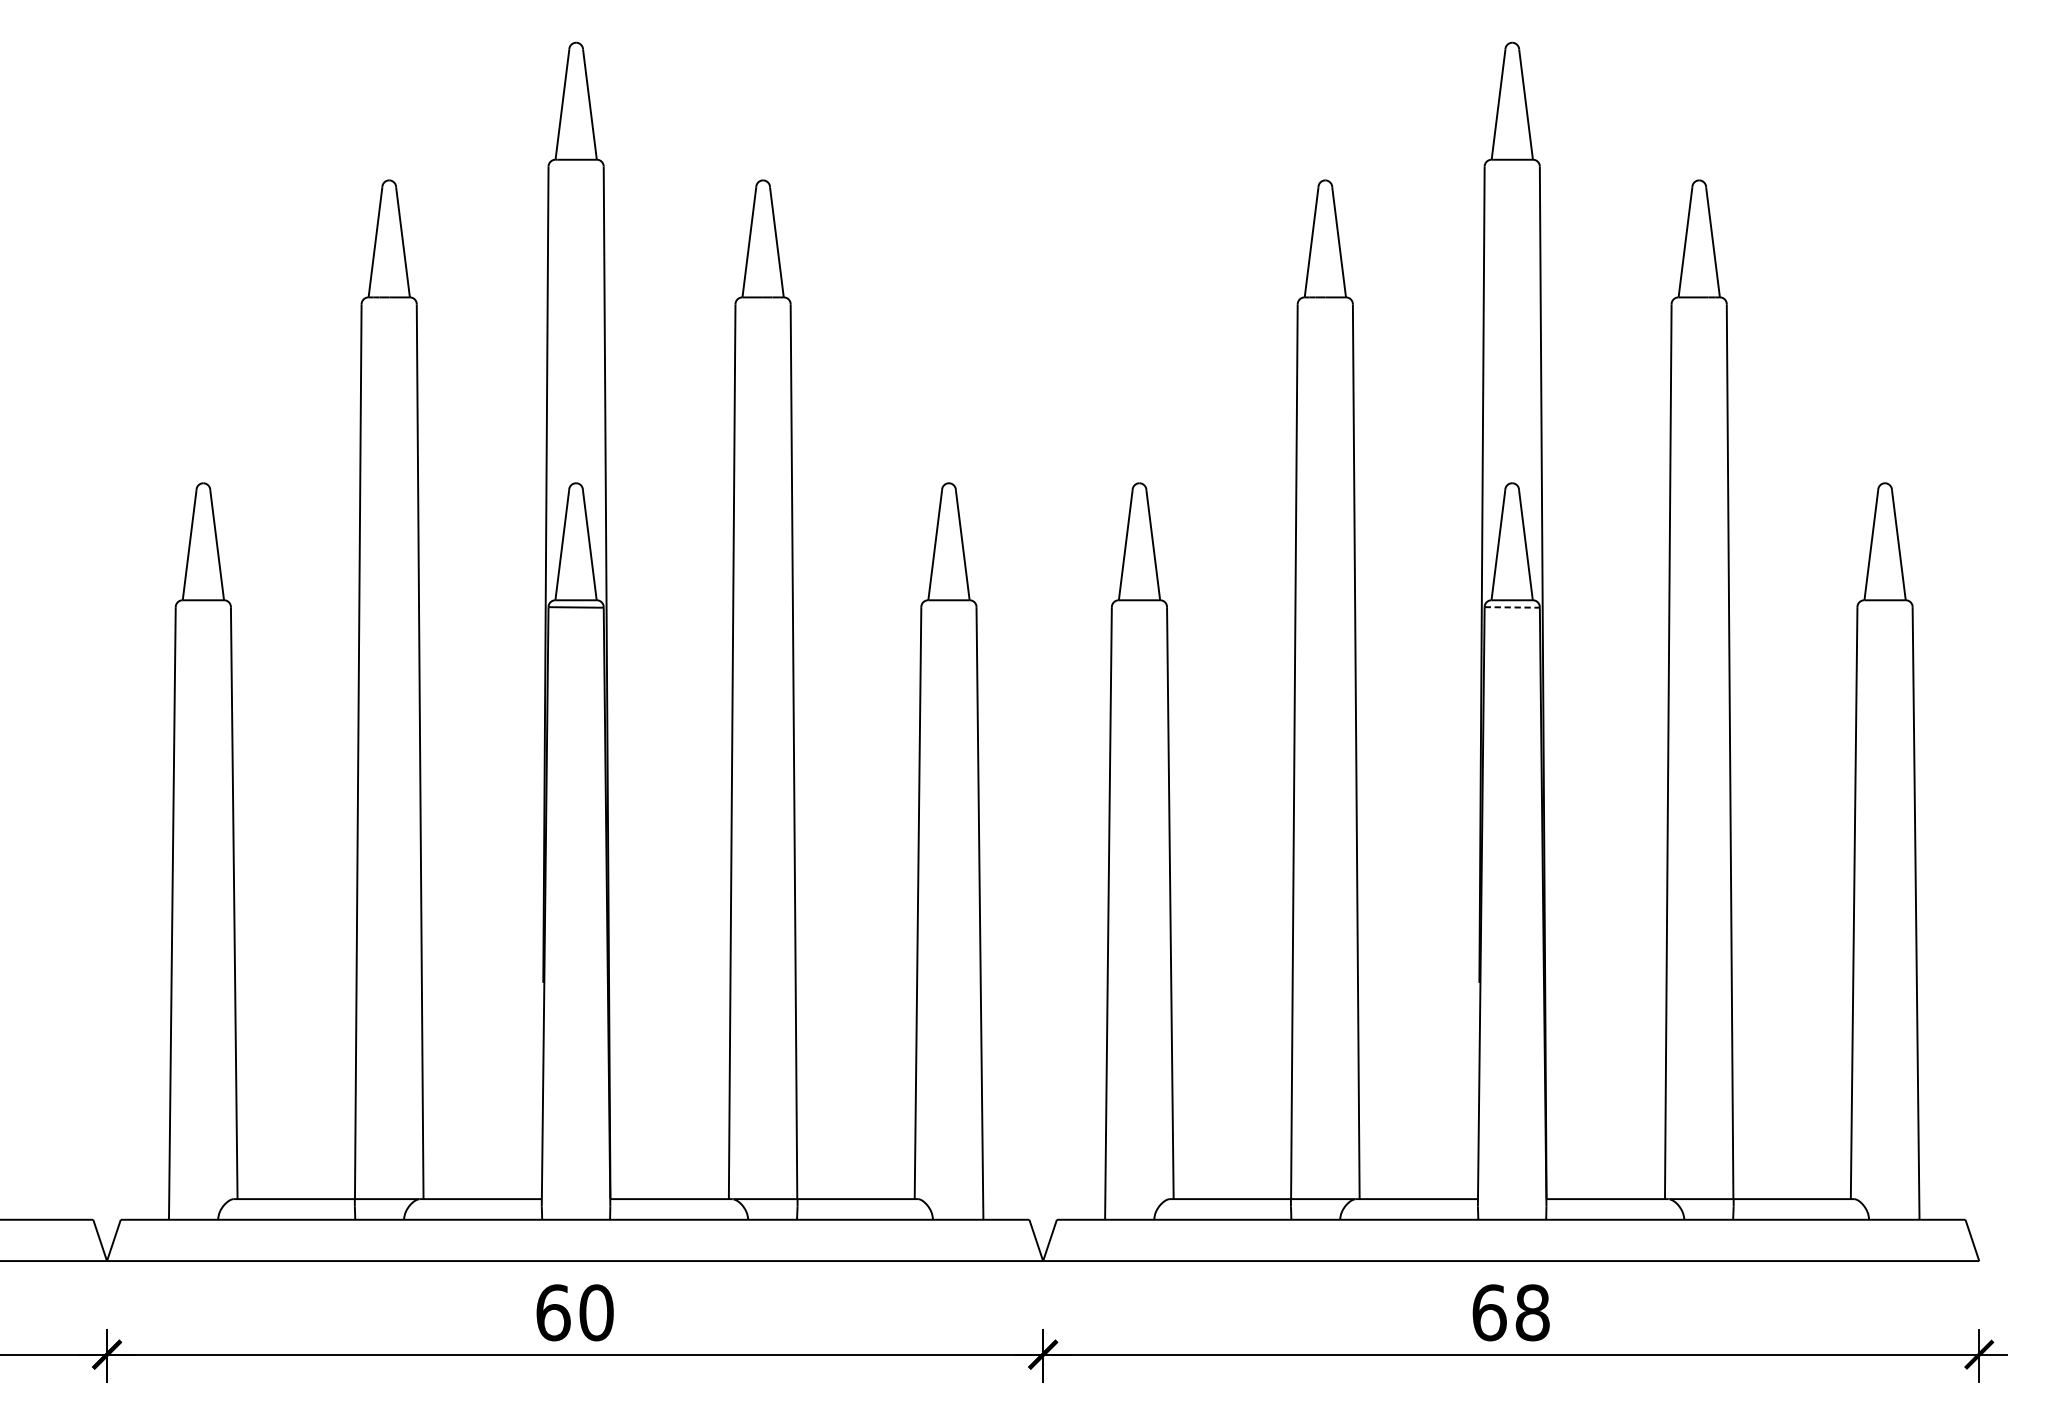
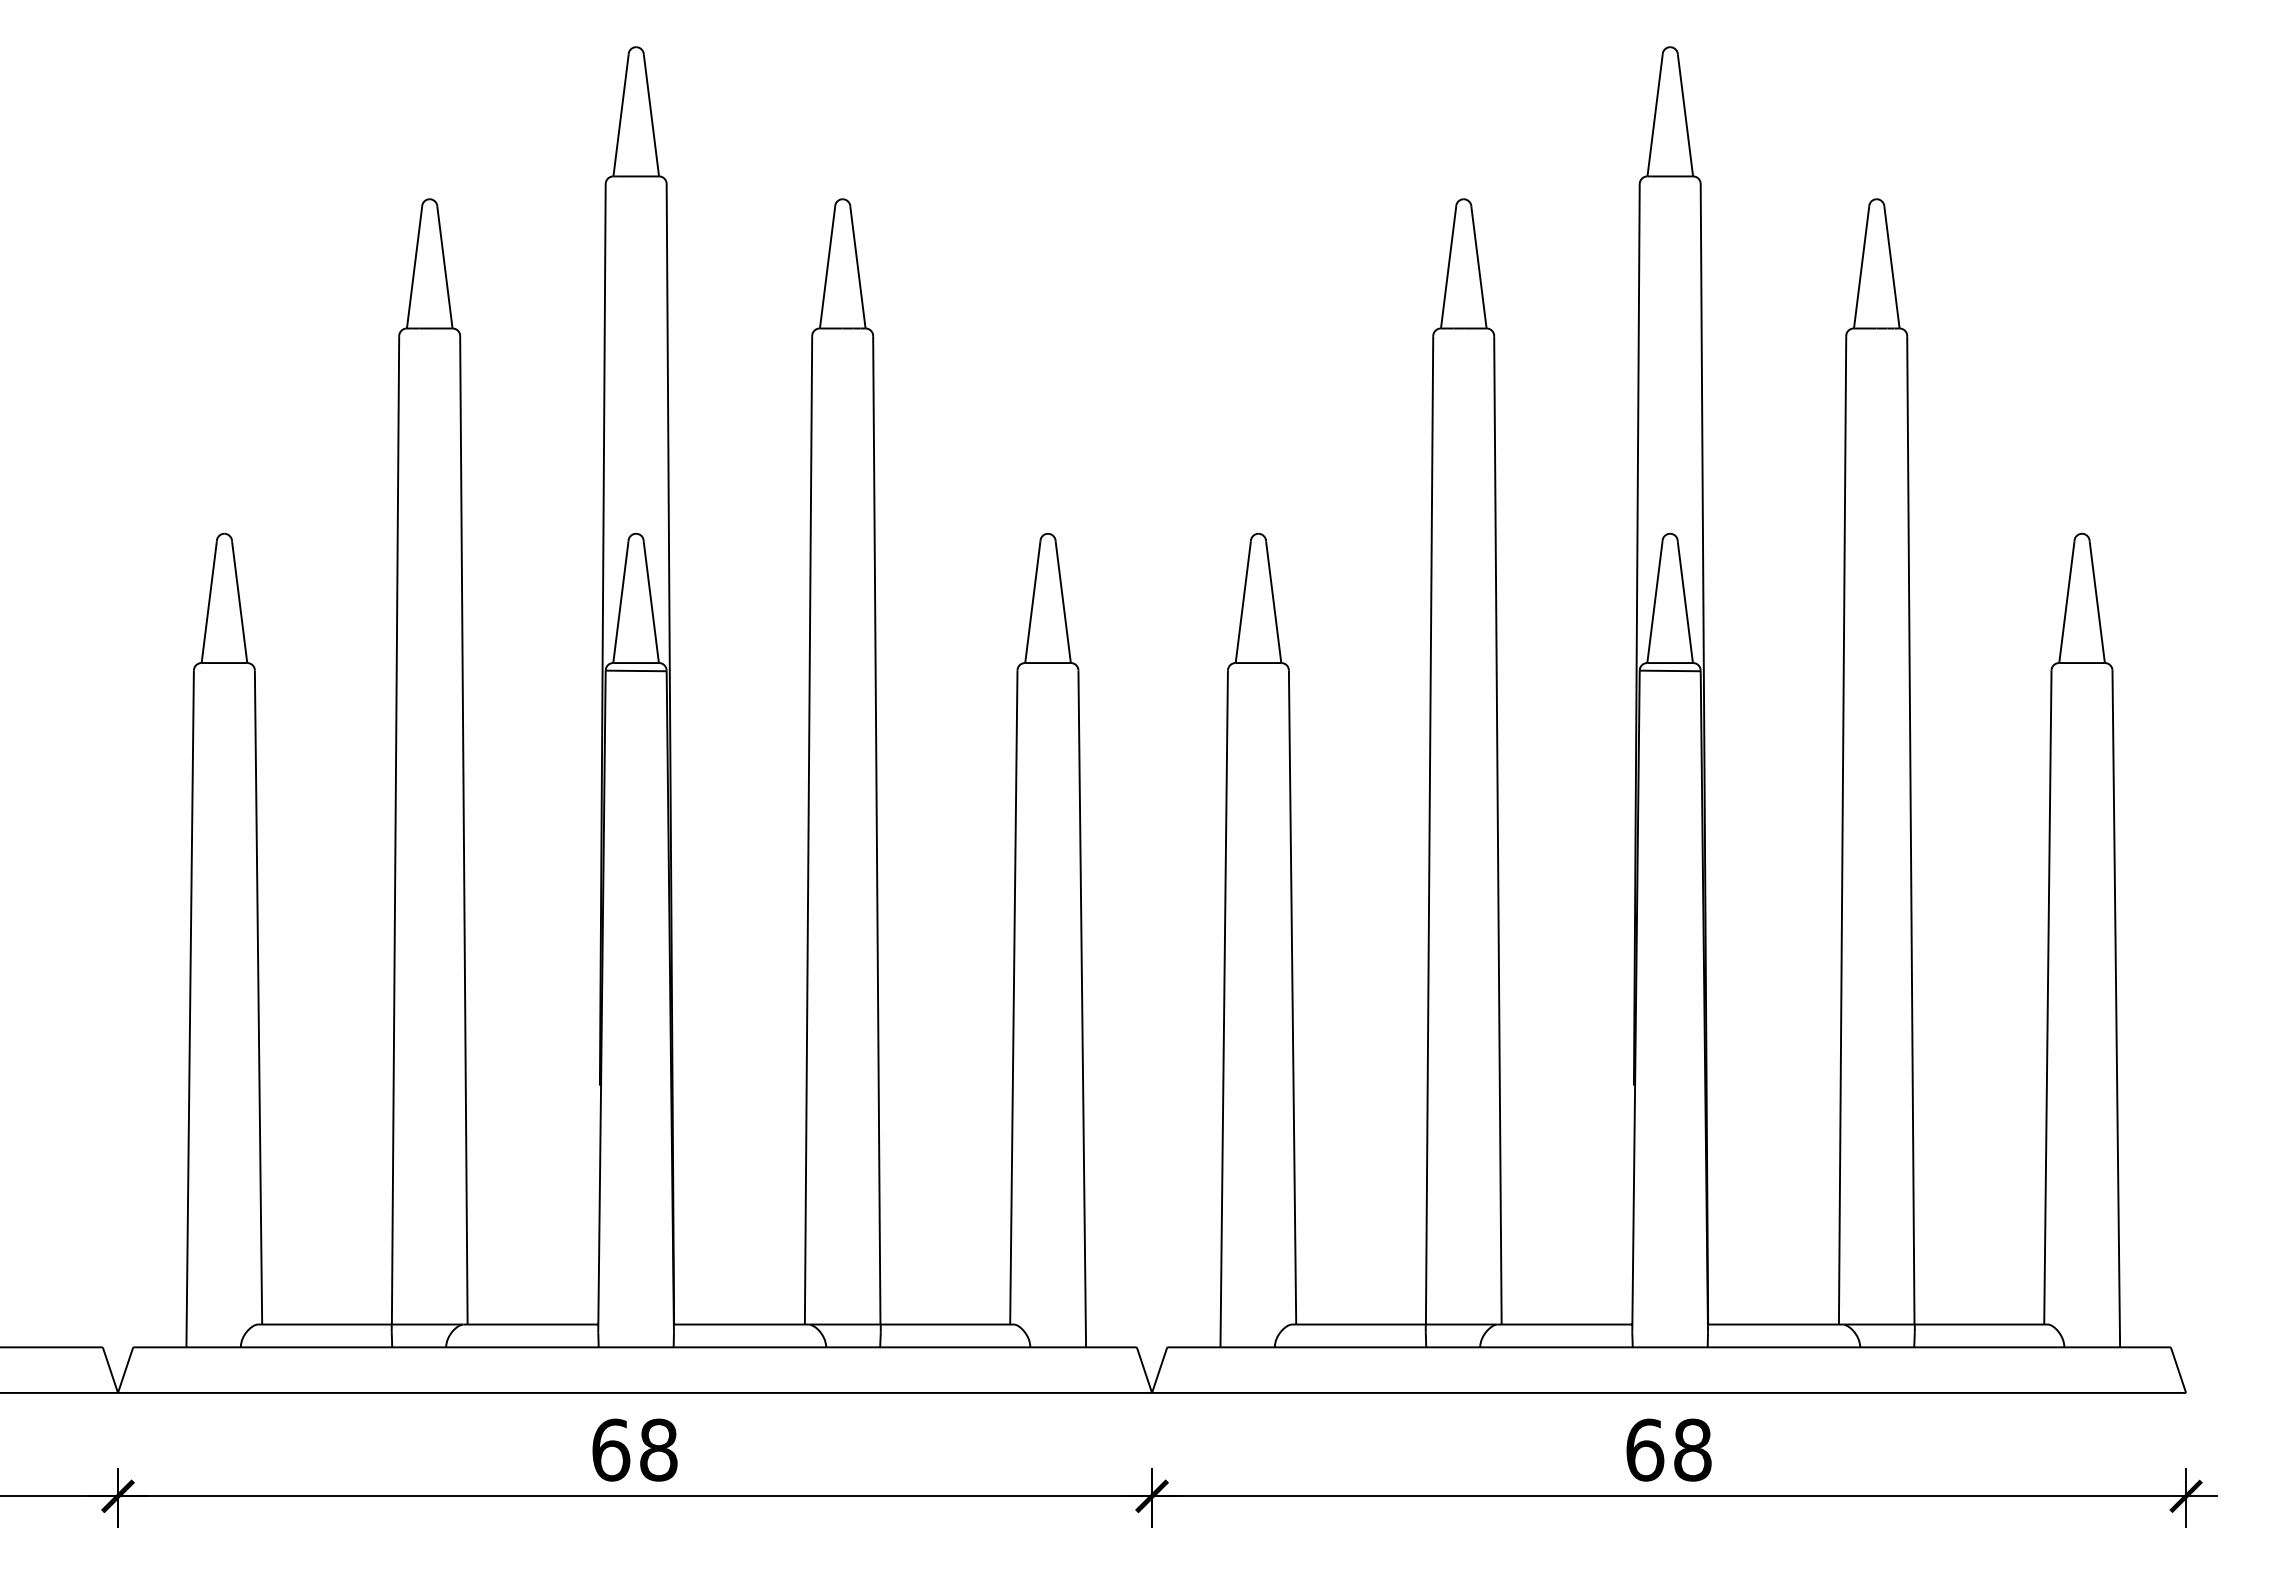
line: (1512, 607) -> (1670, 670), dashed -> solid
text: (596, 1313) -> (658, 1450), 60 -> 68

